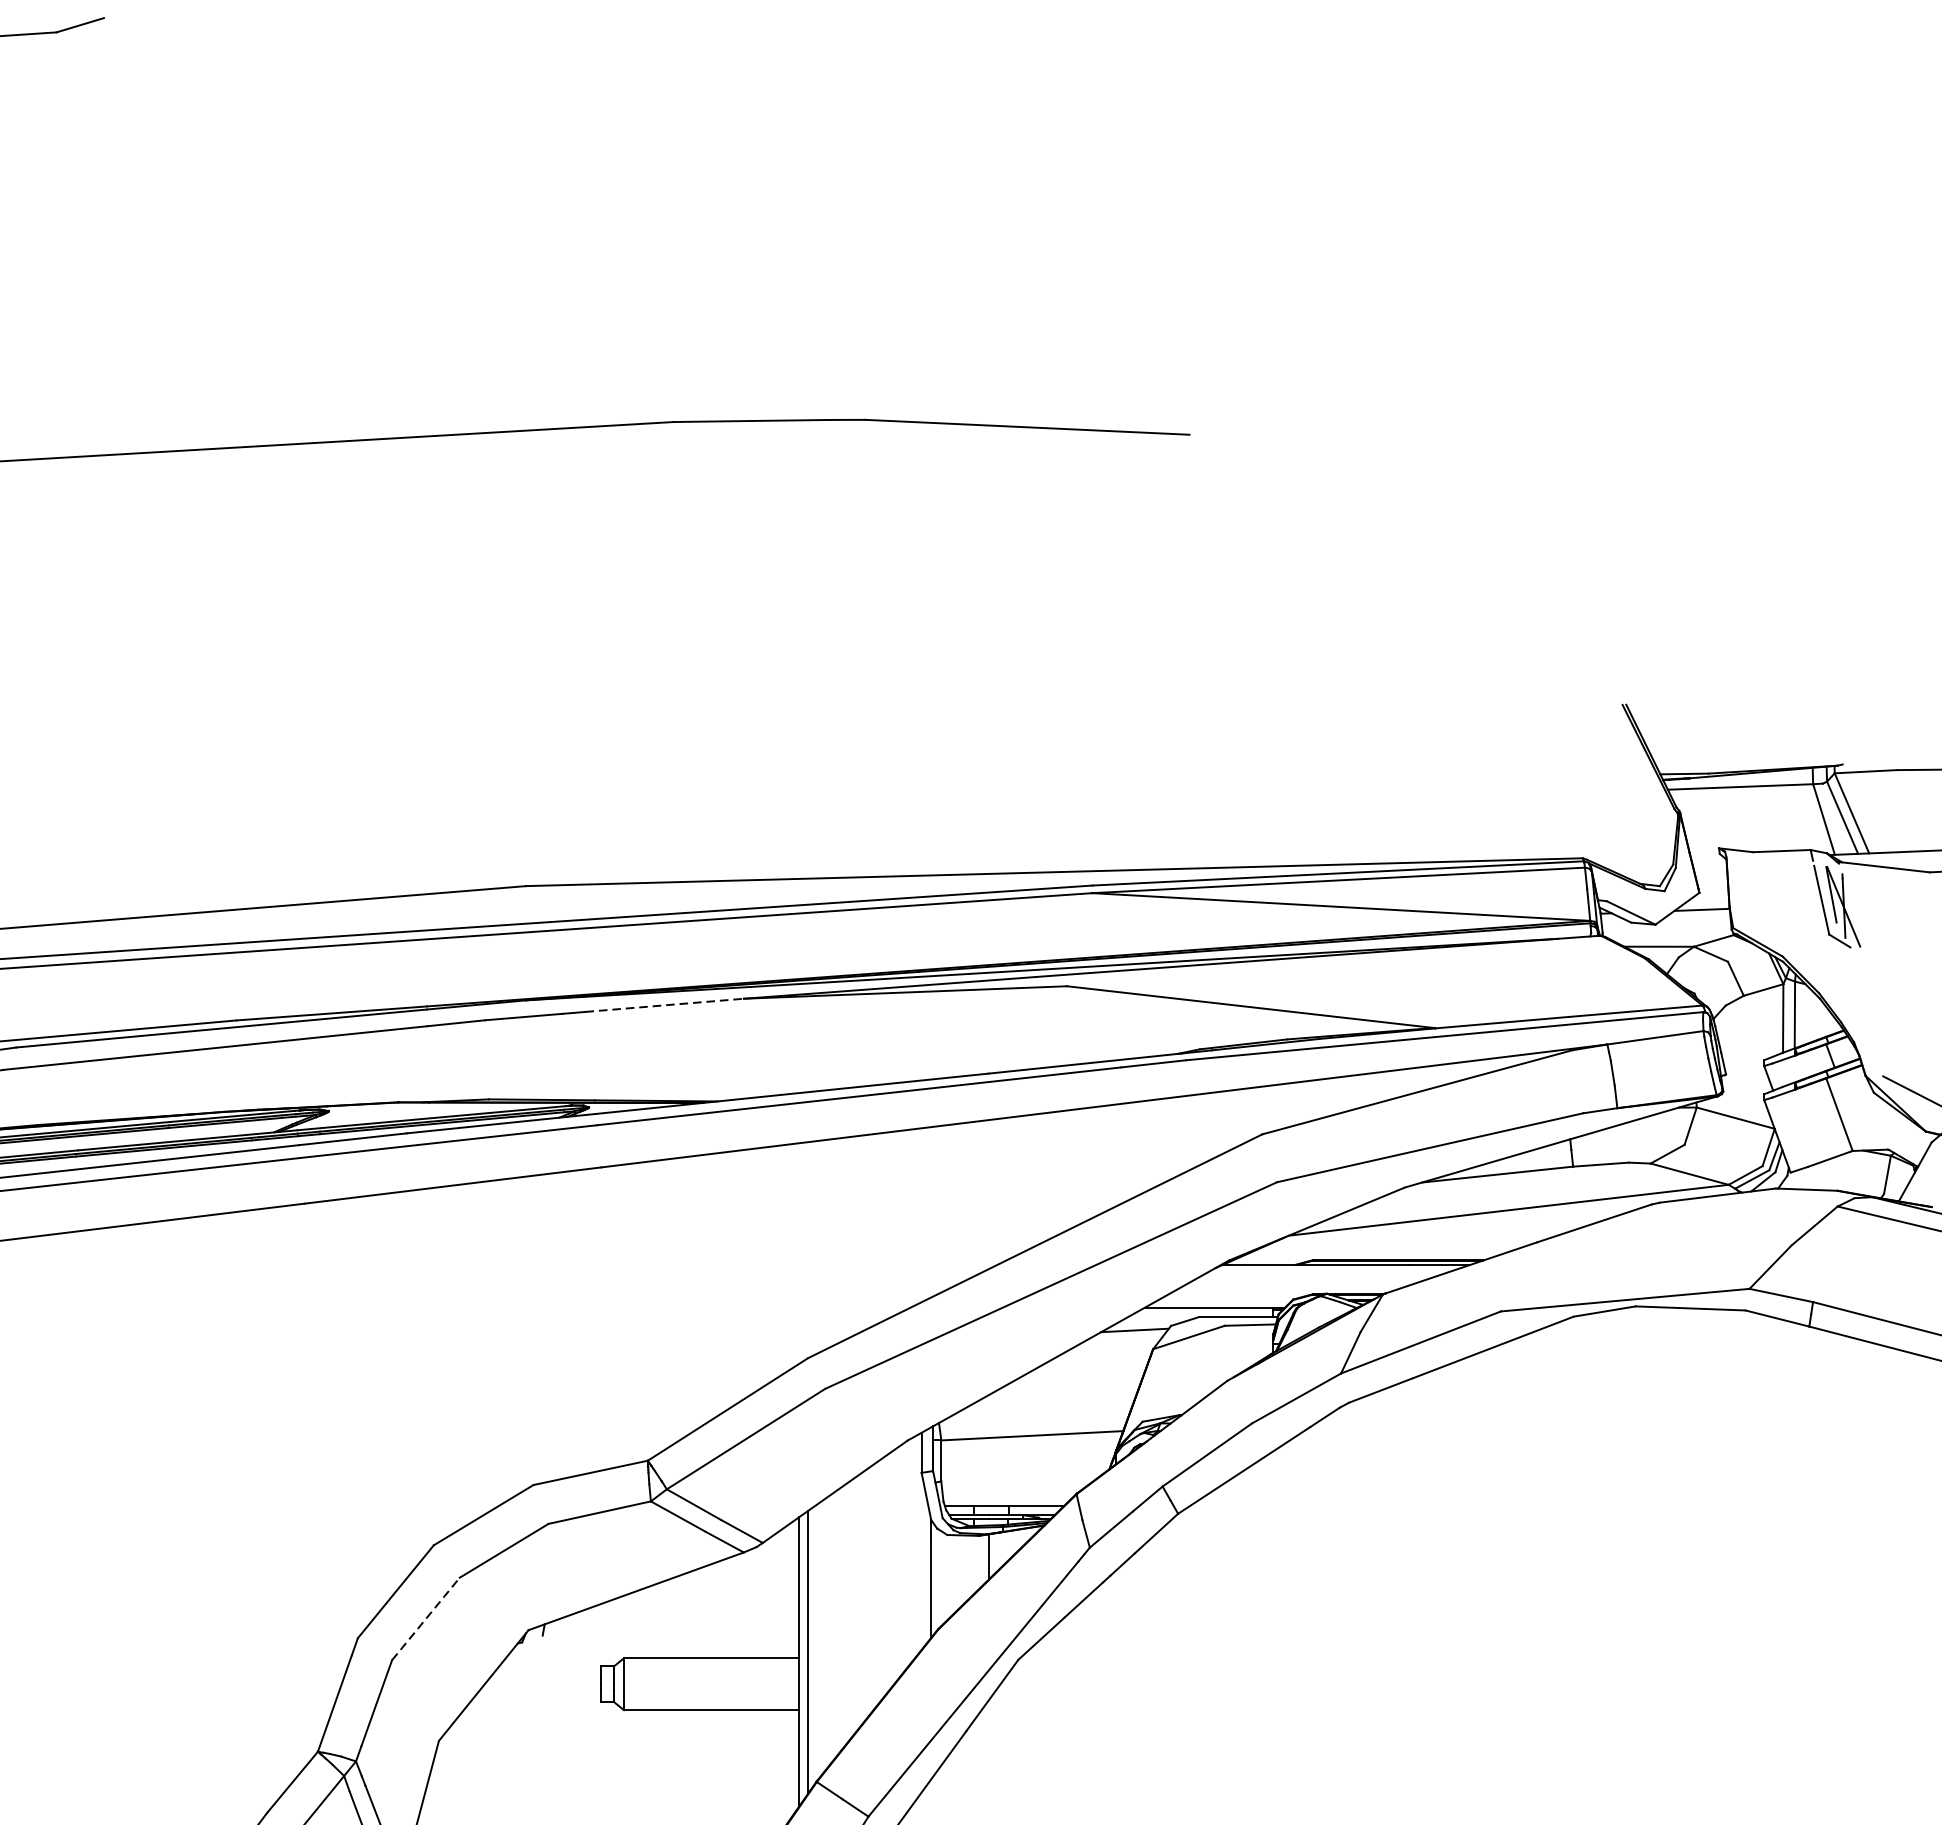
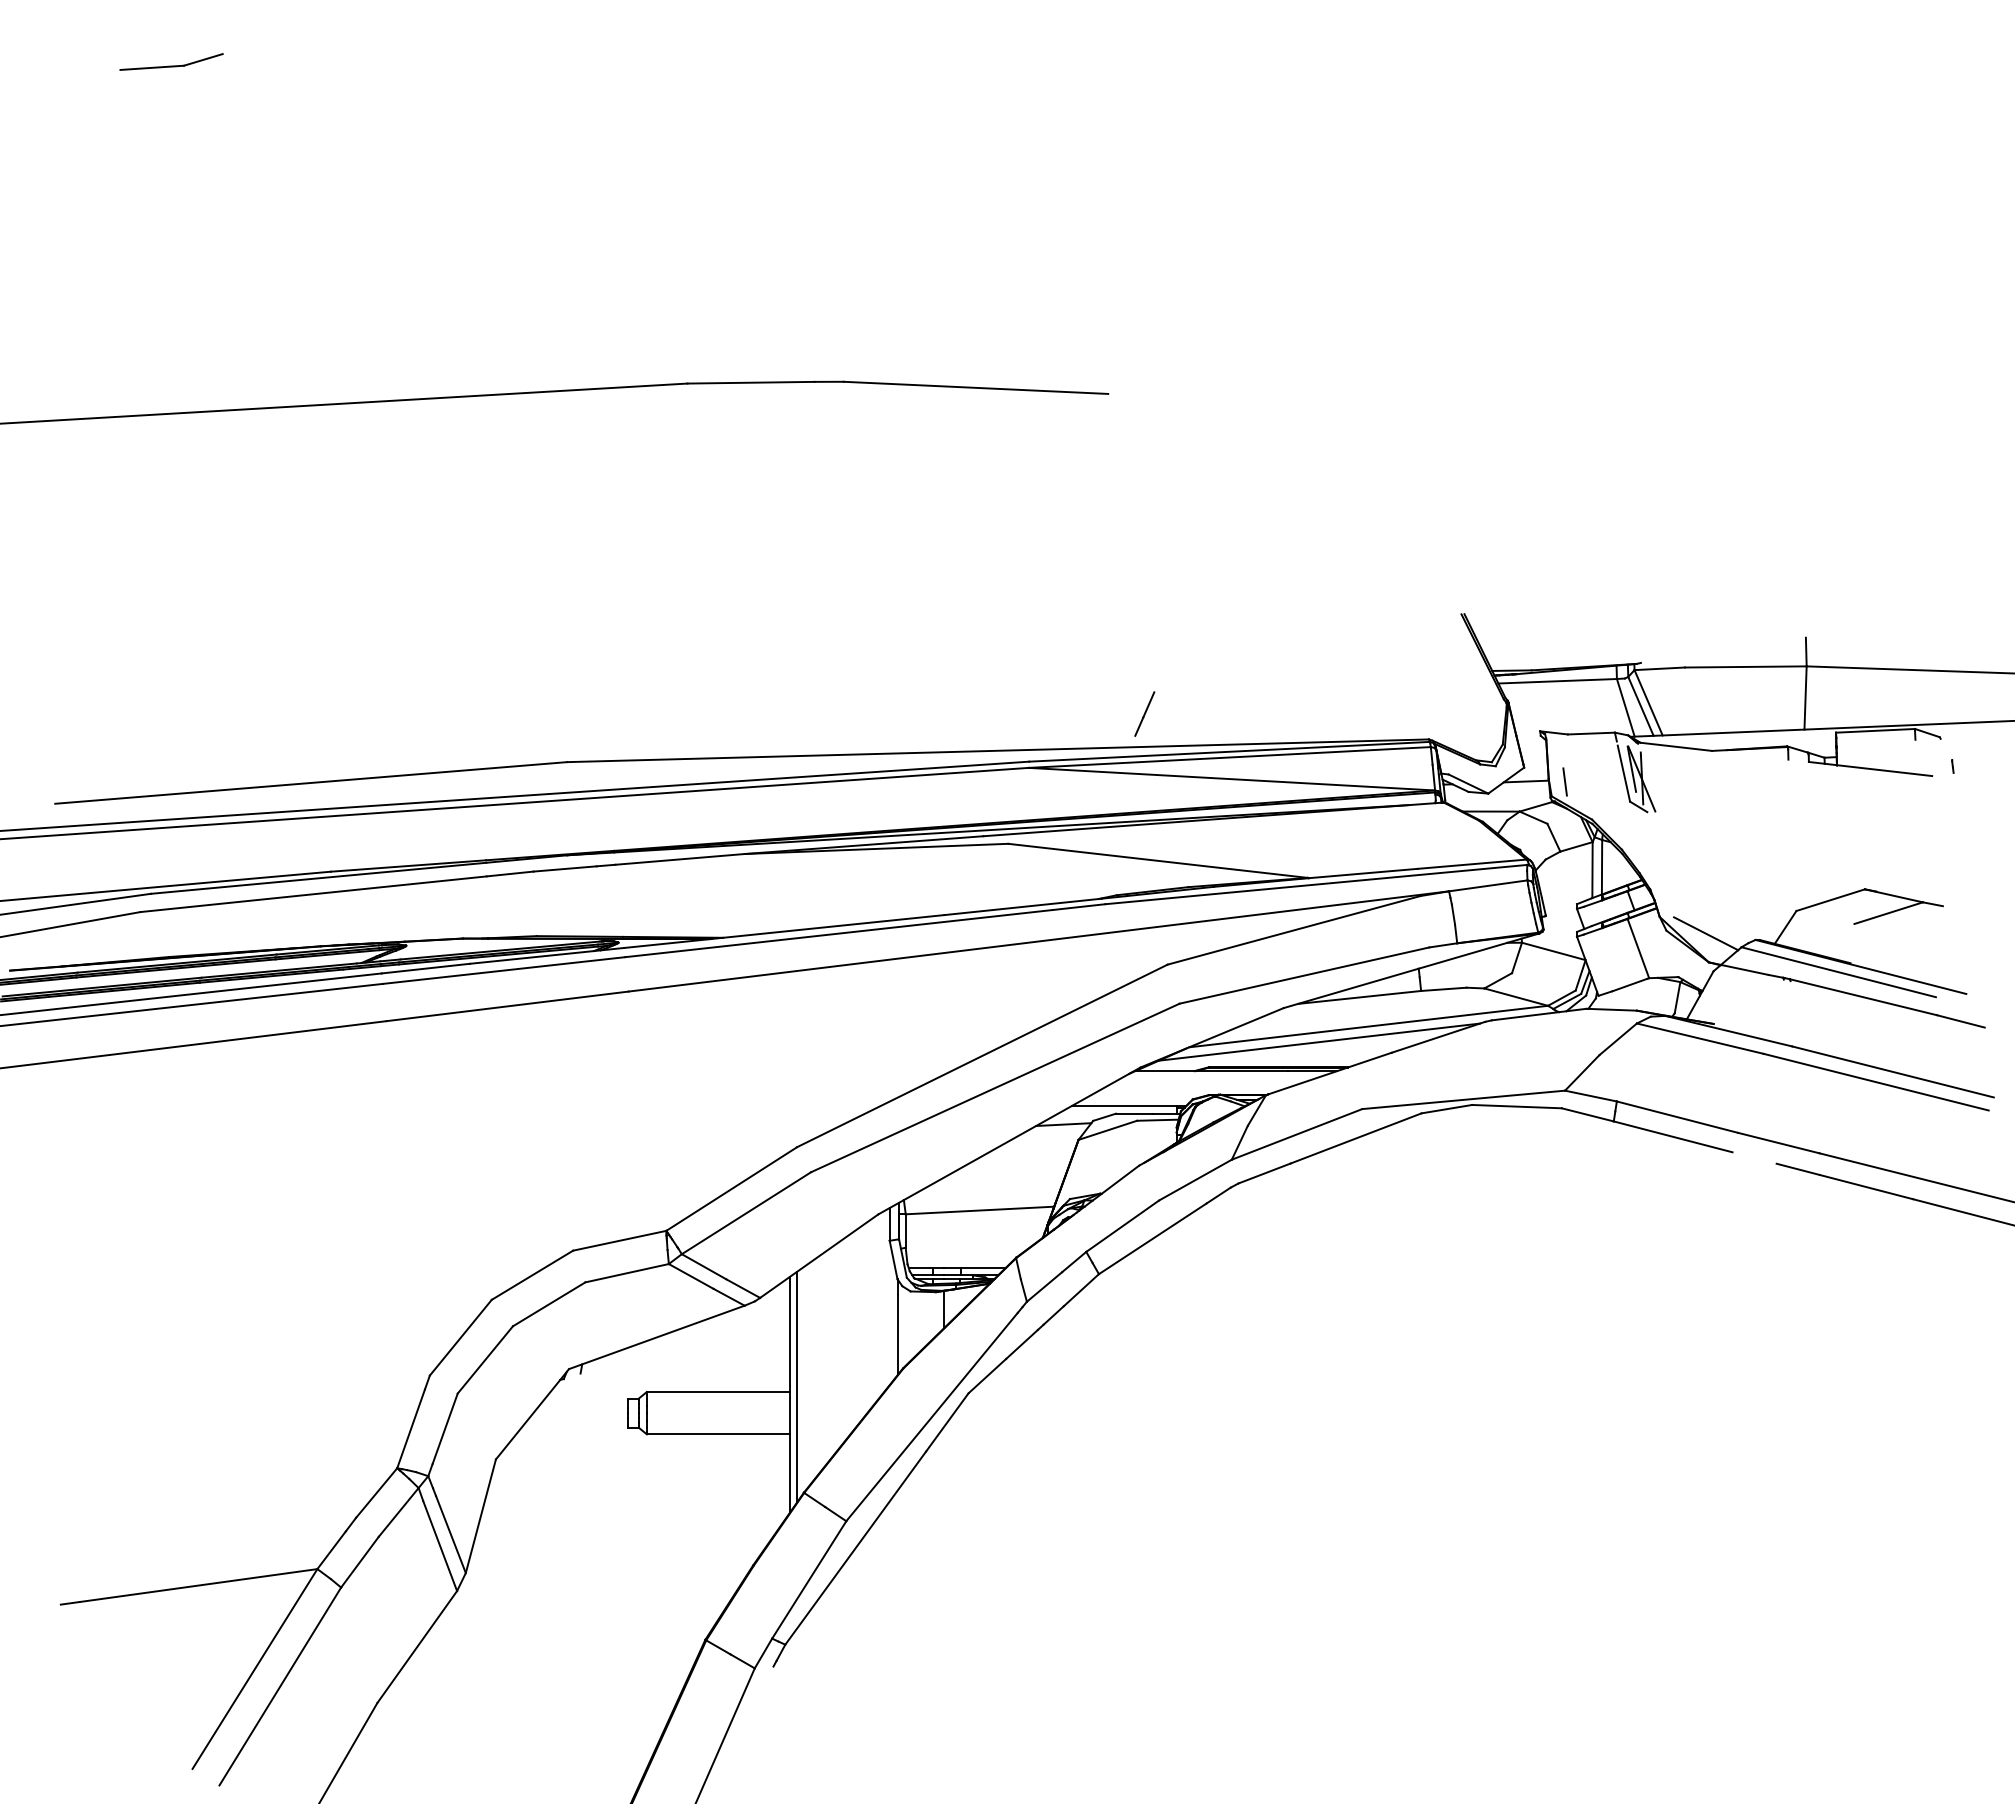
line: (1234, 826) -> (1144, 713), added
line: (1748, 909) -> (1564, 781), added
line: (665, 1005) -> (680, 859), dashed -> solid
line: (1448, 1228) -> (1319, 1041), added
line: (426, 1618) -> (485, 1359), dashed -> solid

